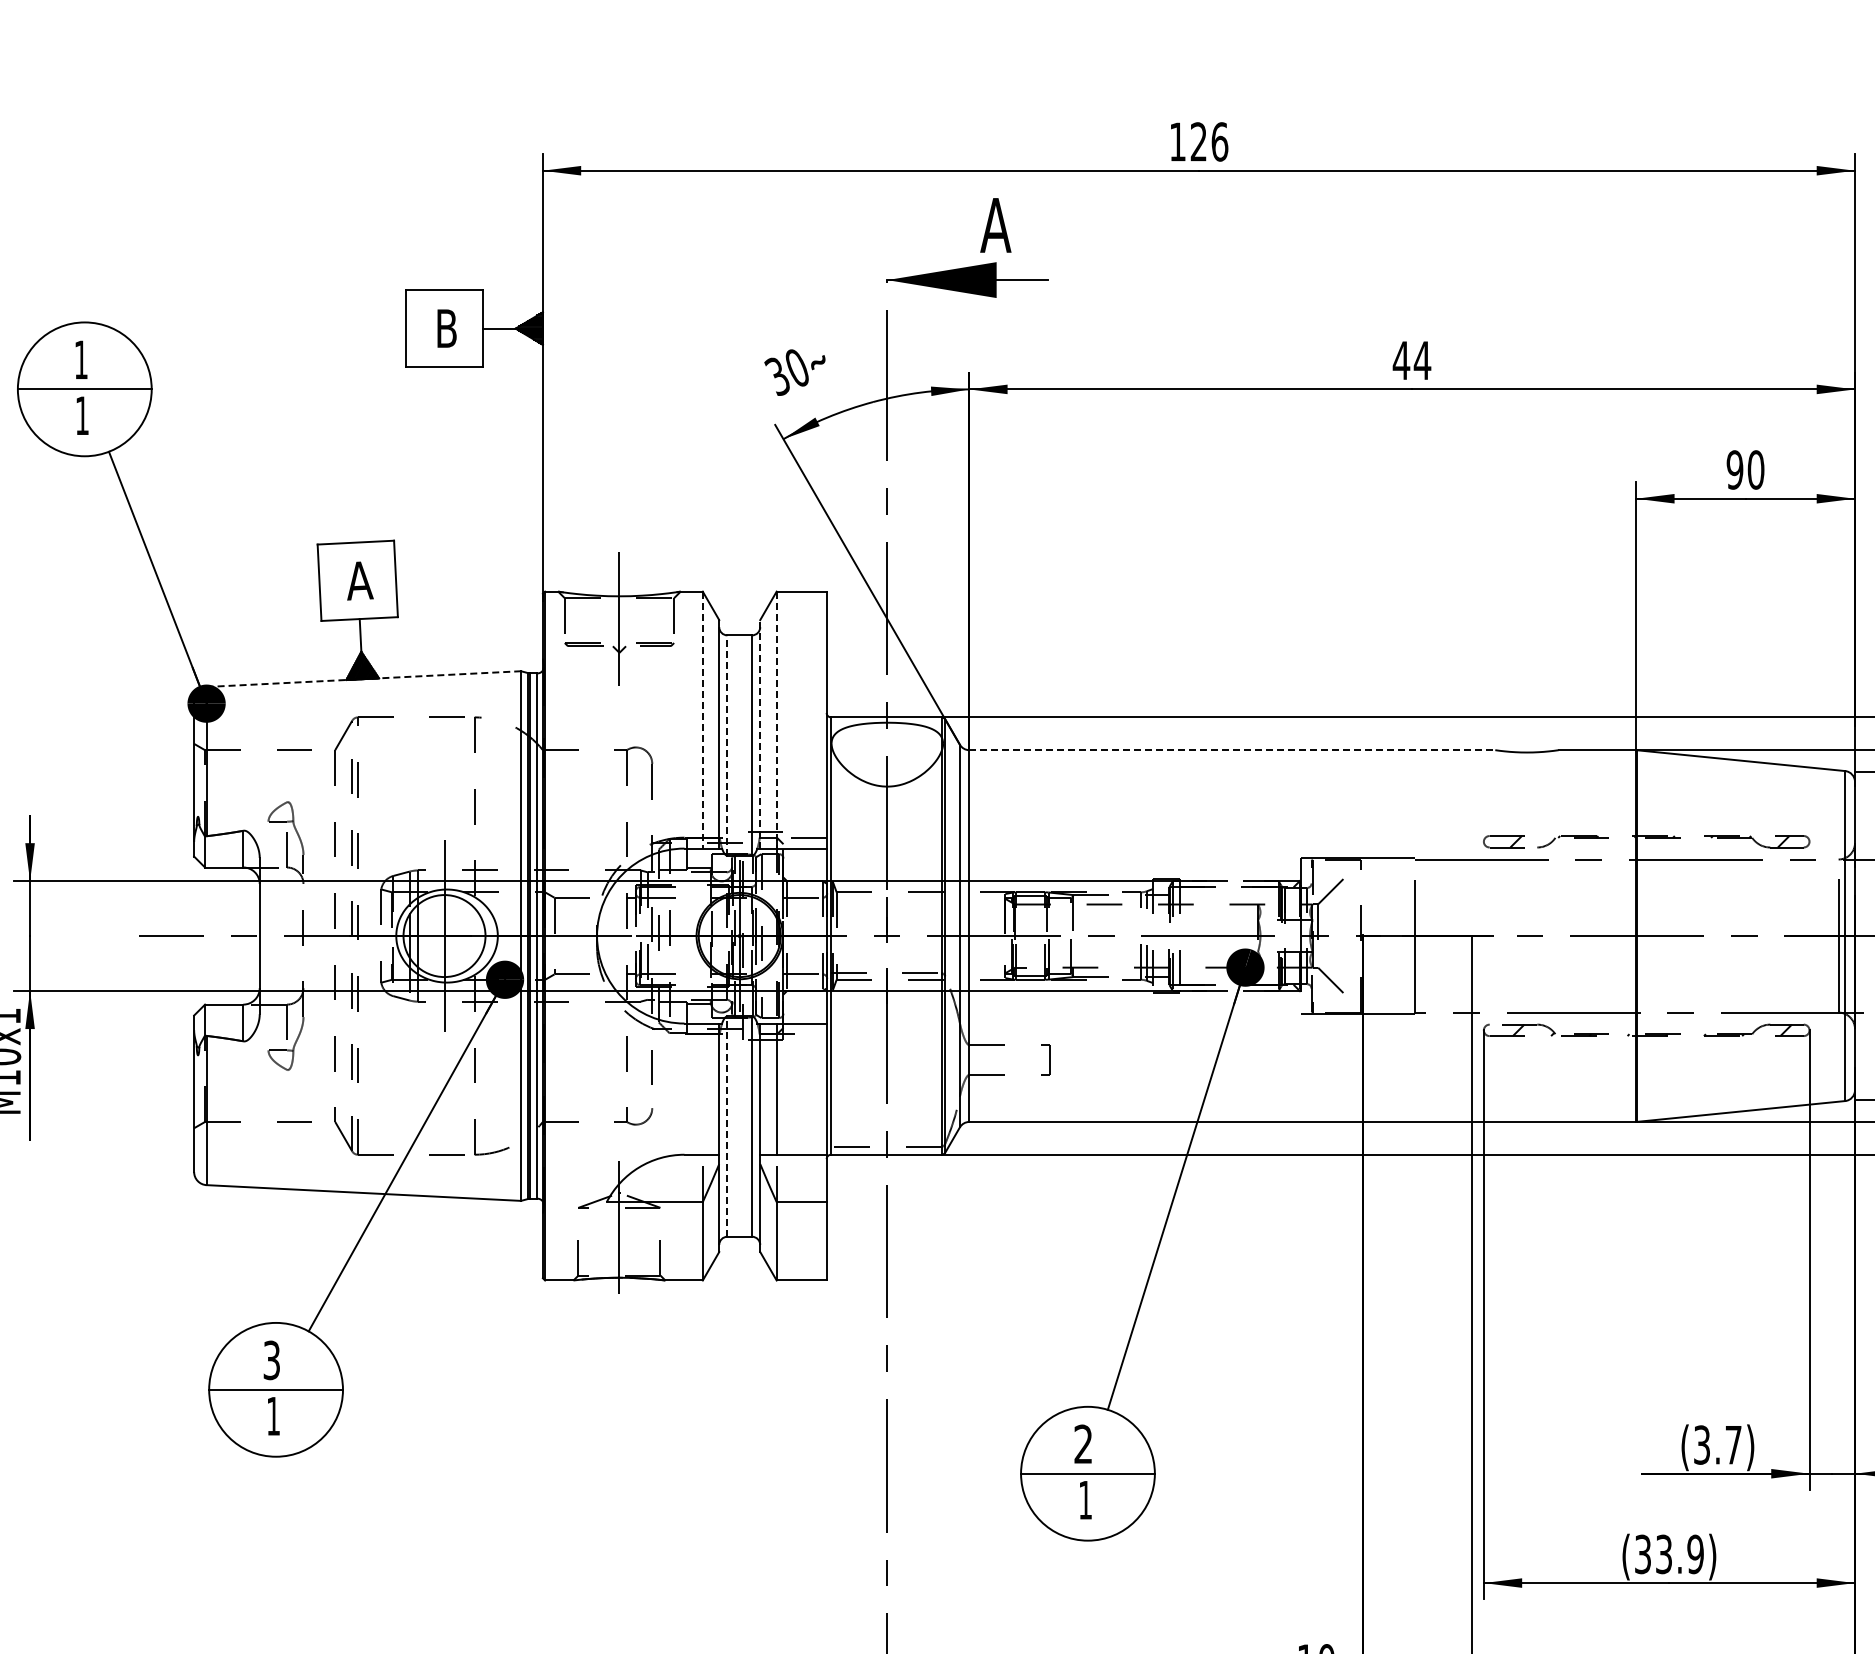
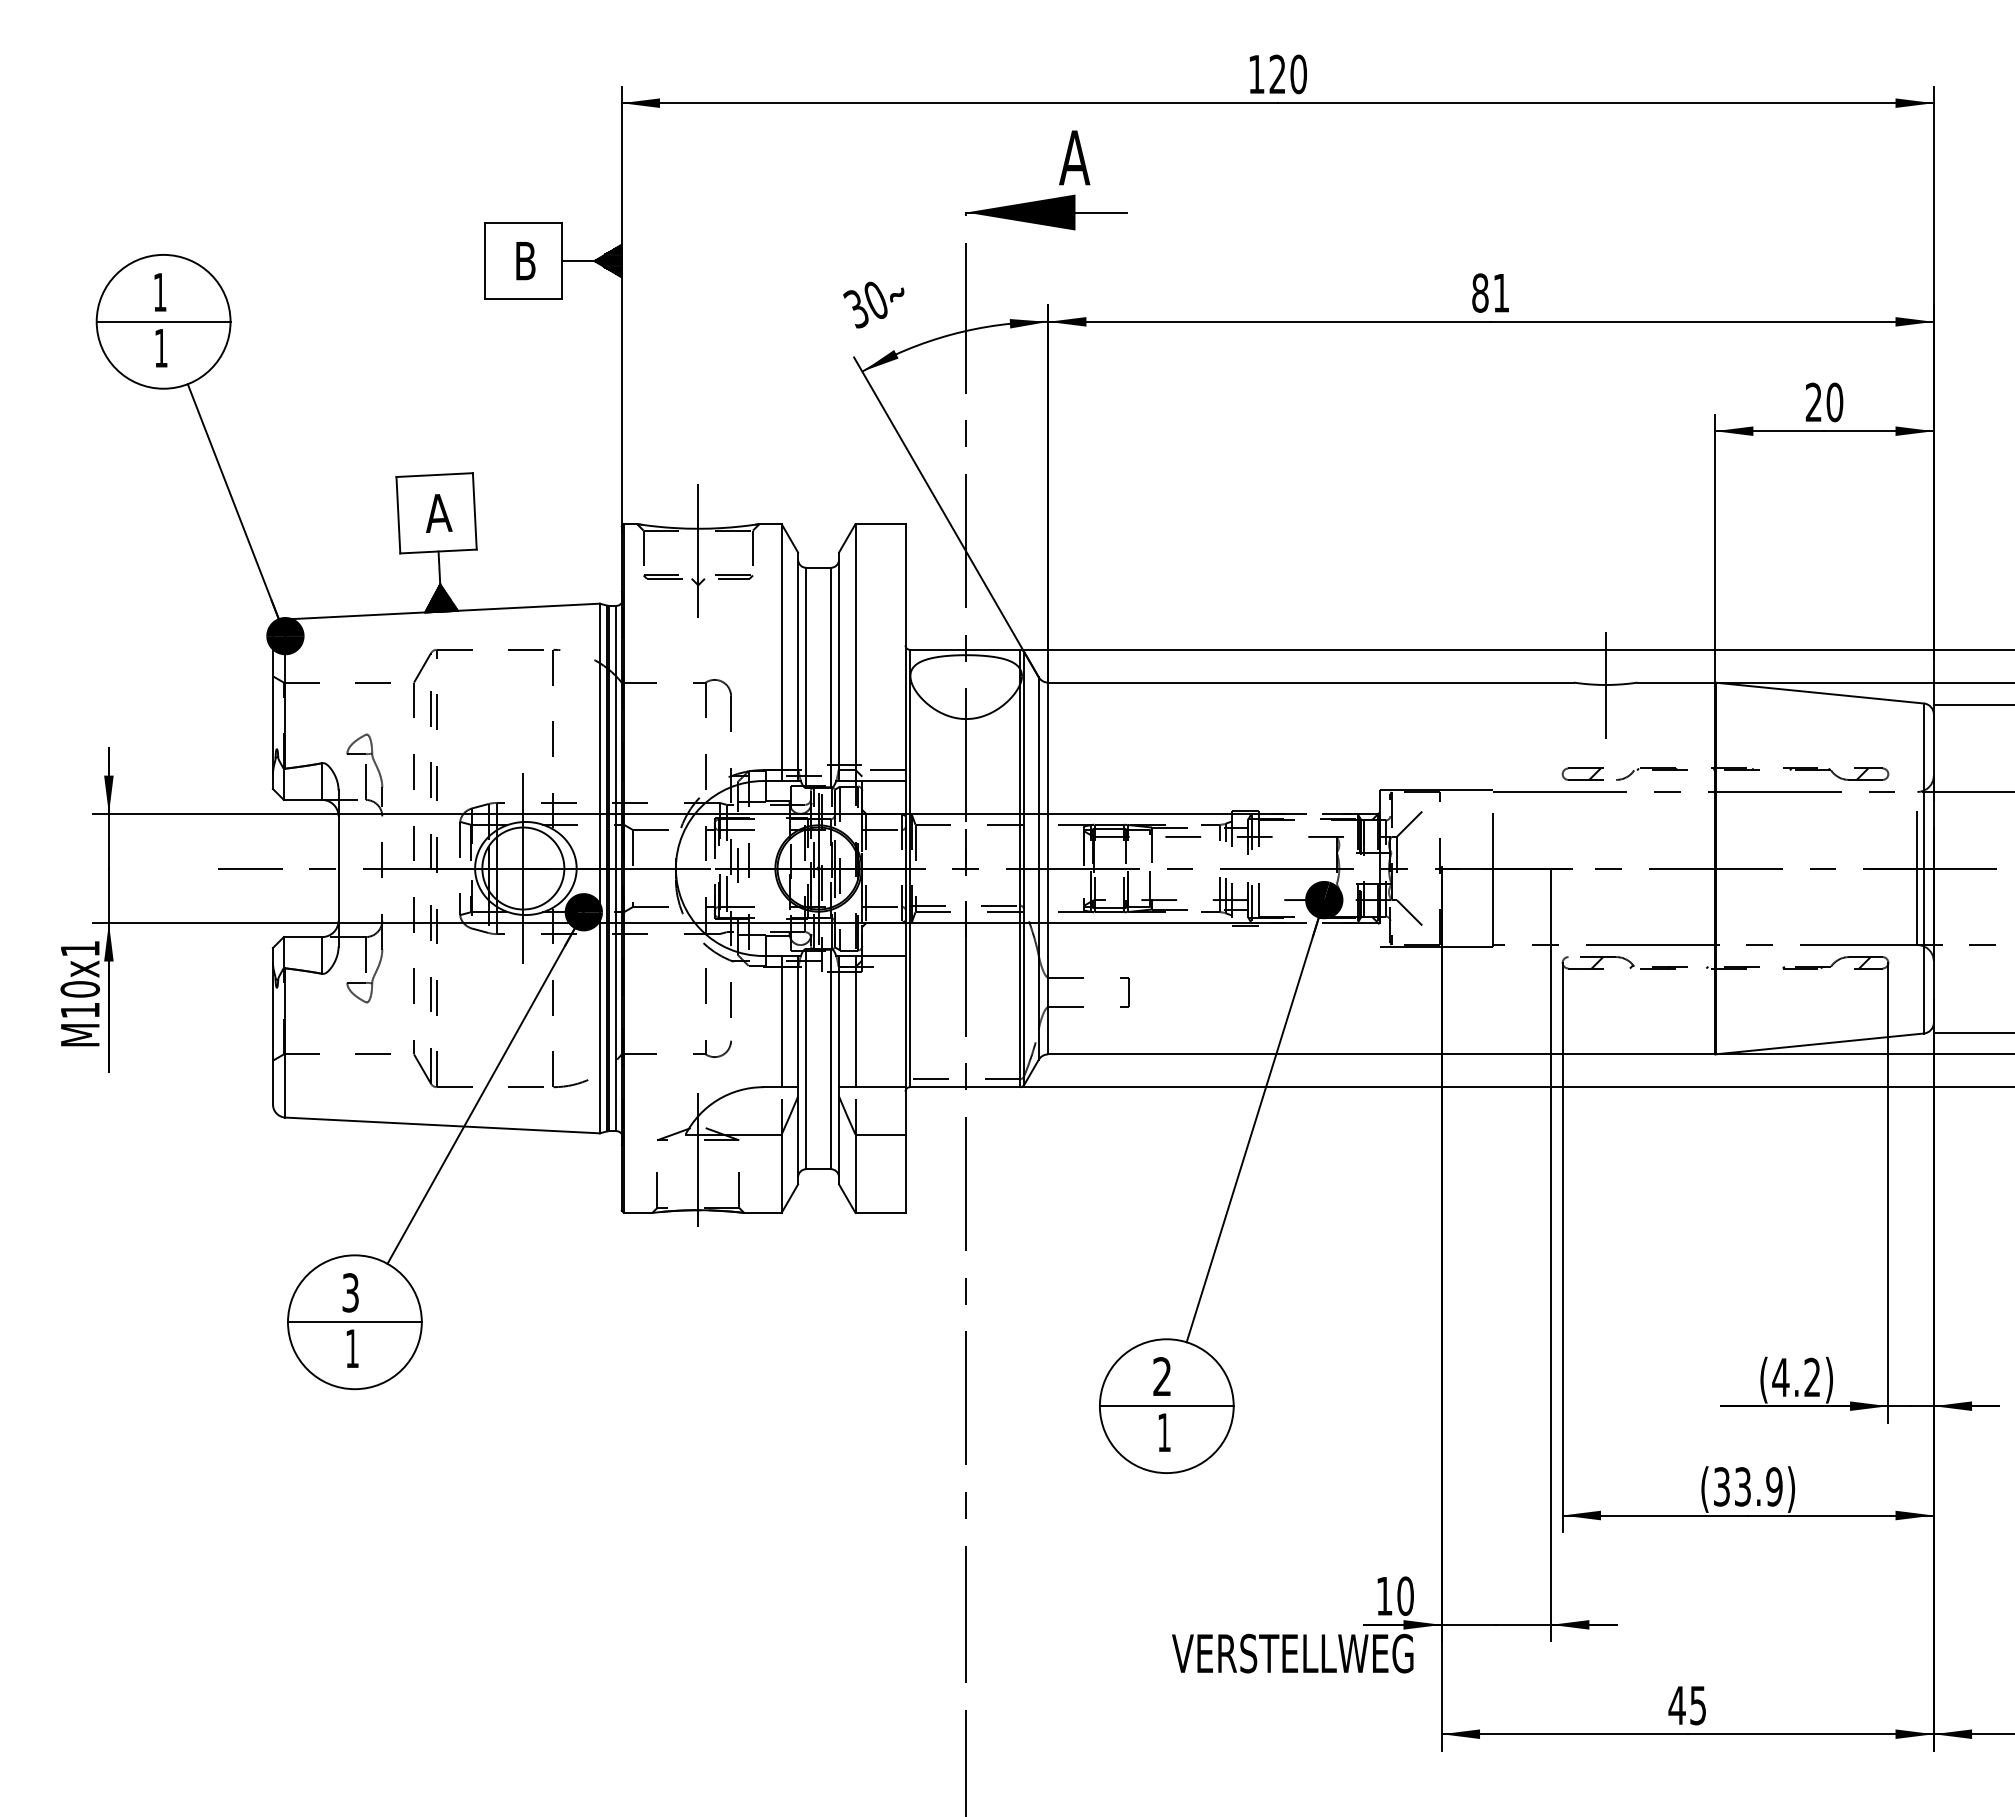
text: (1219, 142) -> (1298, 74), 126 -> 120
text: (1411, 360) -> (1490, 292), 44 -> 81
text: (1734, 470) -> (1813, 402), 90 -> 20
line: (364, 679) -> (443, 611), dashed -> solid
line: (702, 721) -> (781, 653), dashed -> solid
line: (776, 721) -> (855, 653), dashed -> solid
line: (760, 734) -> (839, 666), dashed -> solid
line: (727, 745) -> (806, 677), dashed -> solid
line: (1232, 750) -> (1311, 682), dashed -> solid
line: (1526, 753) -> (1605, 685), added
line: (702, 1089) -> (781, 1021), added
line: (727, 1126) -> (806, 1058), dashed -> solid
text: (1717, 1445) -> (1796, 1377), (3.7) -> (4.2)

